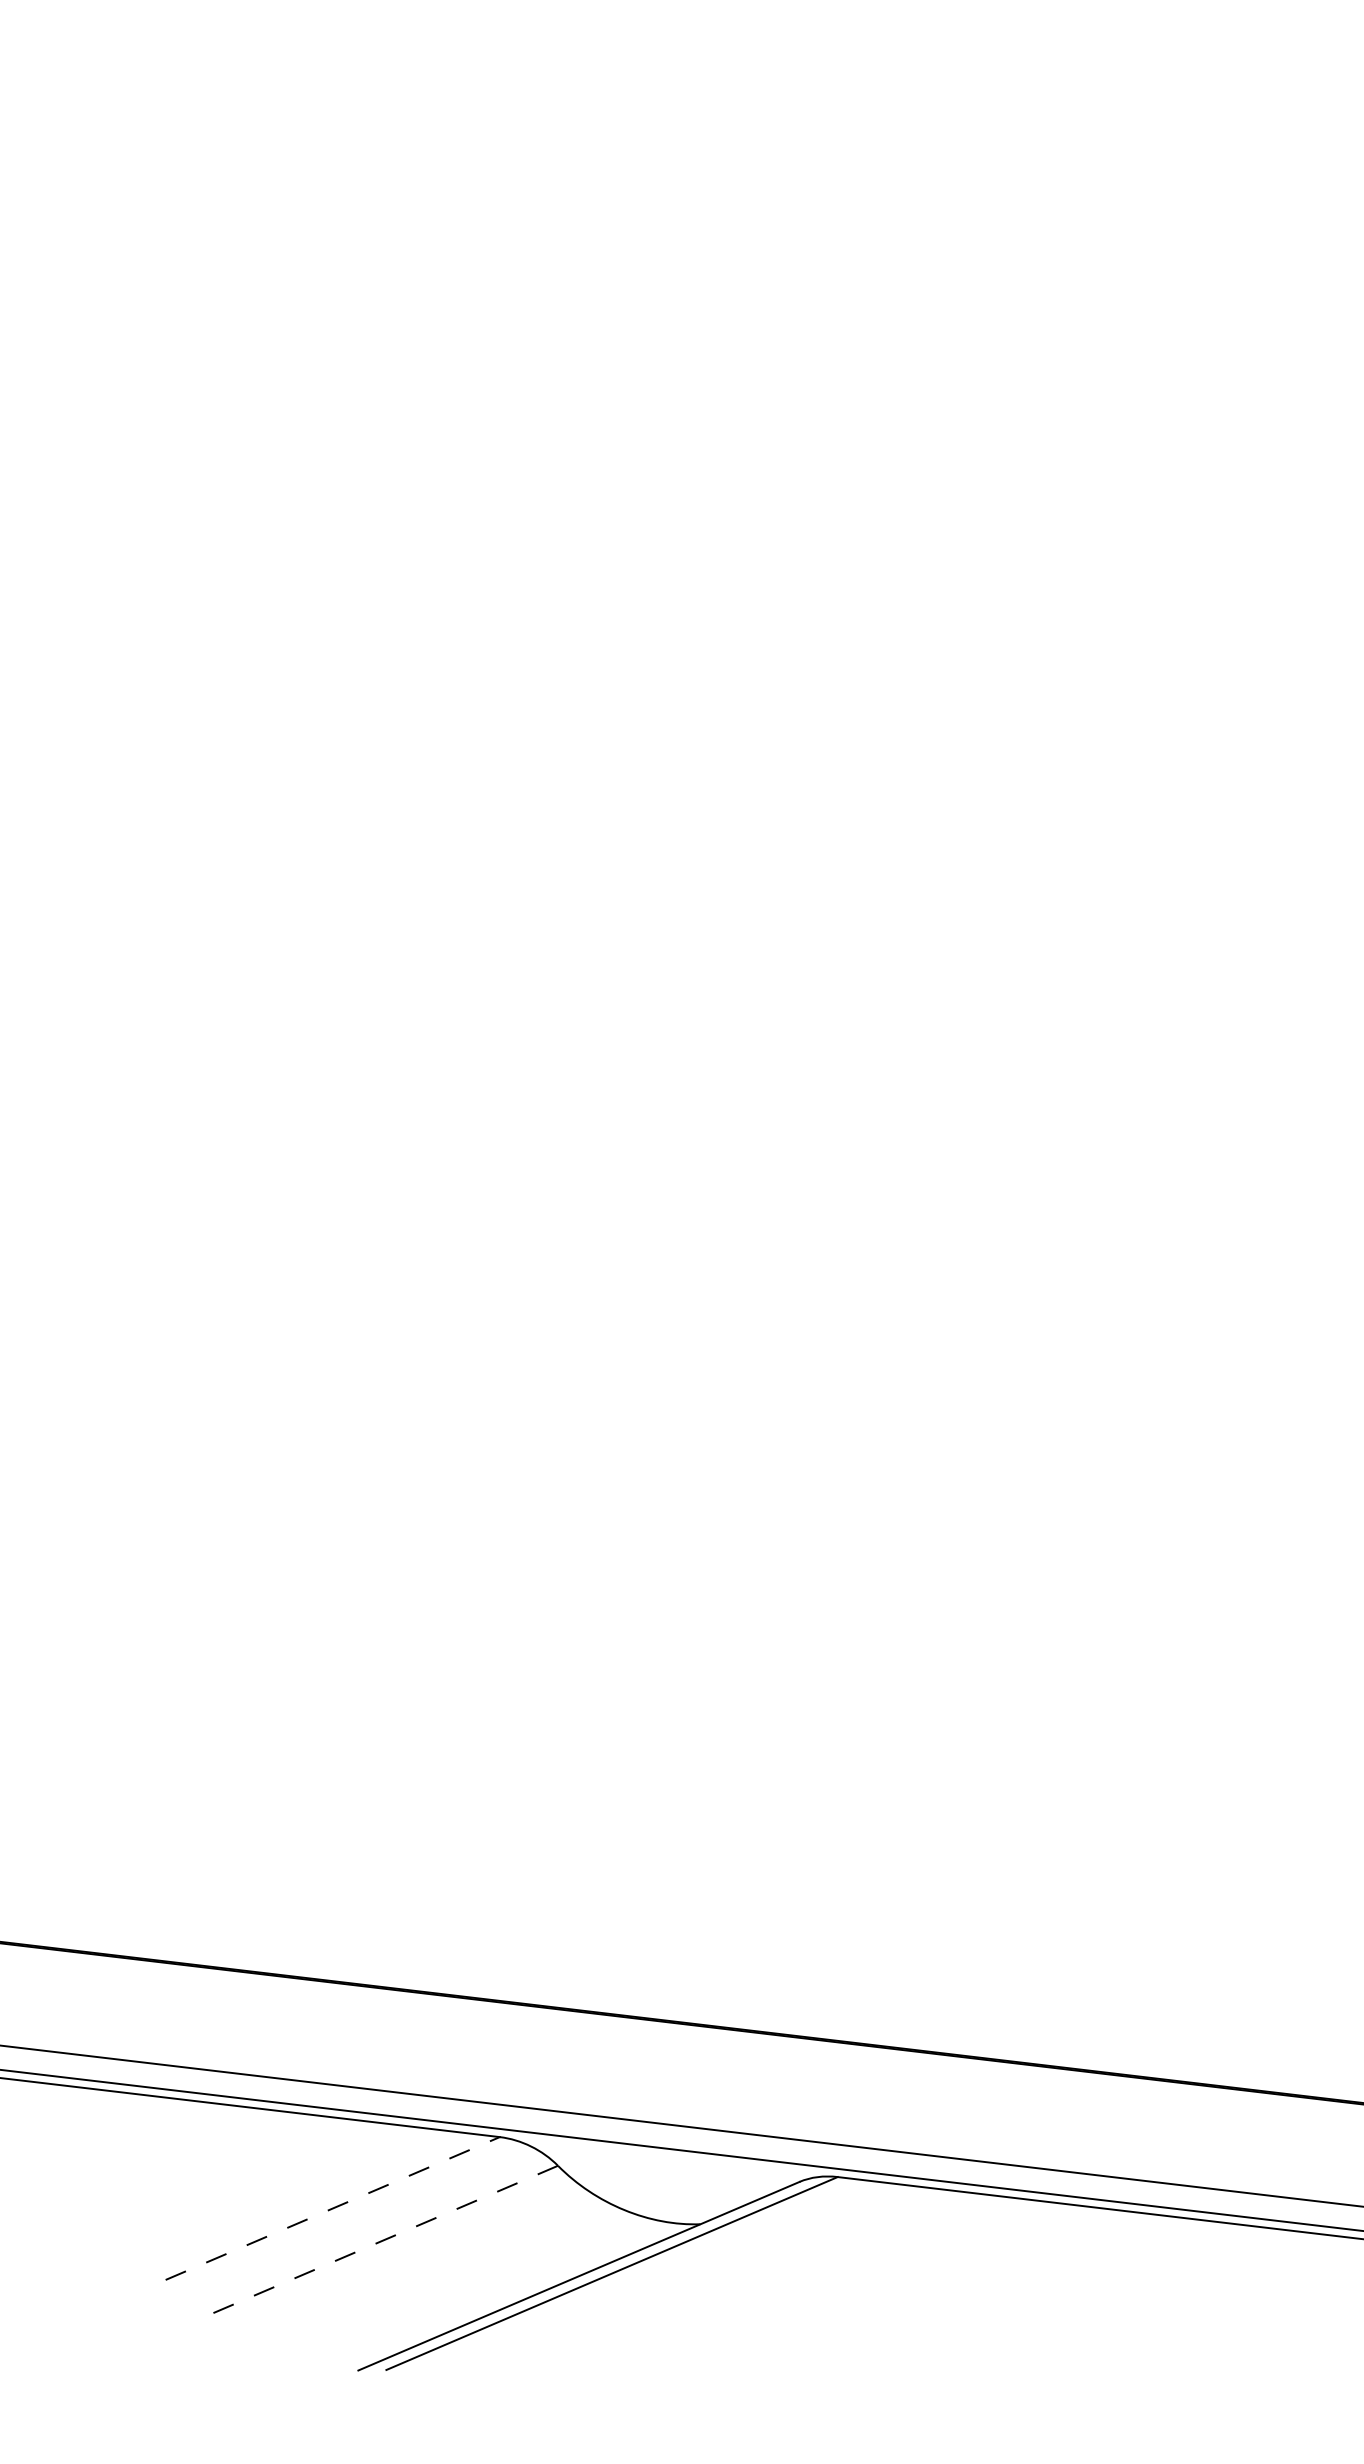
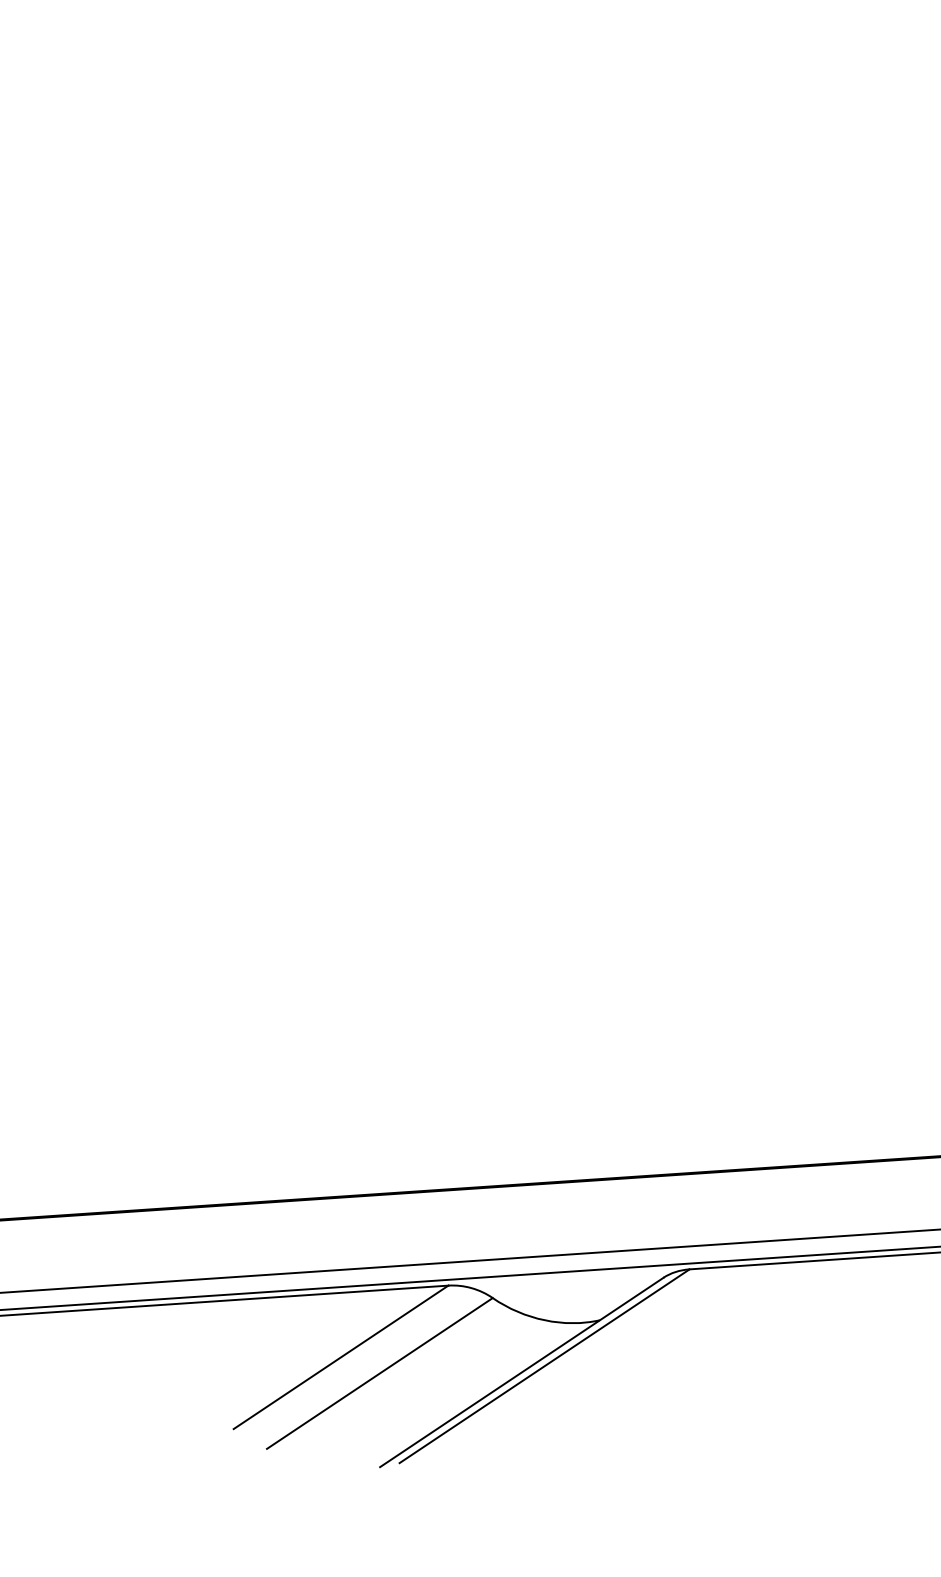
line: (332, 2208) -> (340, 1357), dashed -> solid
line: (381, 2241) -> (379, 1374), dashed -> solid

